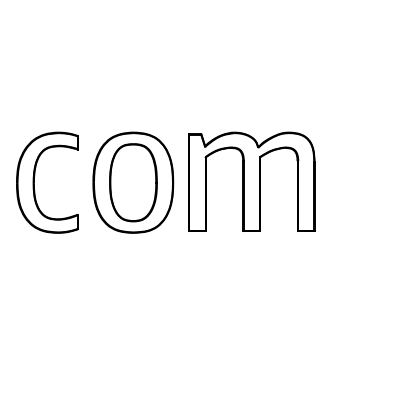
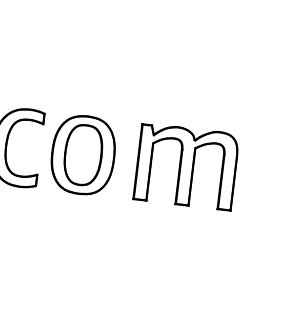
part: (251, 181) -> (186, 166), moved

